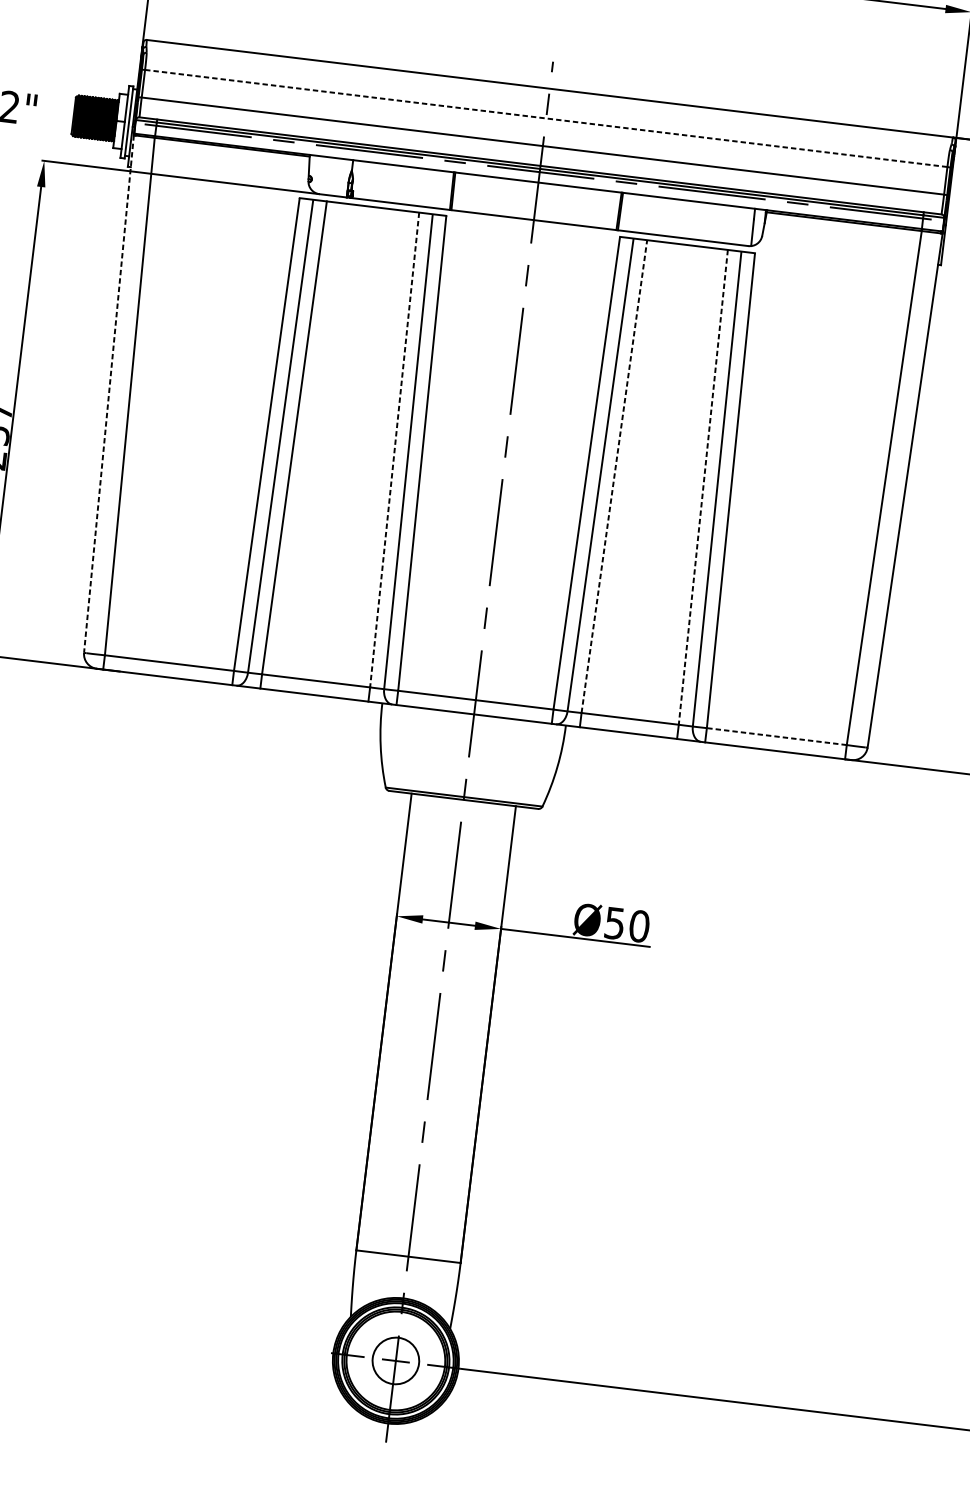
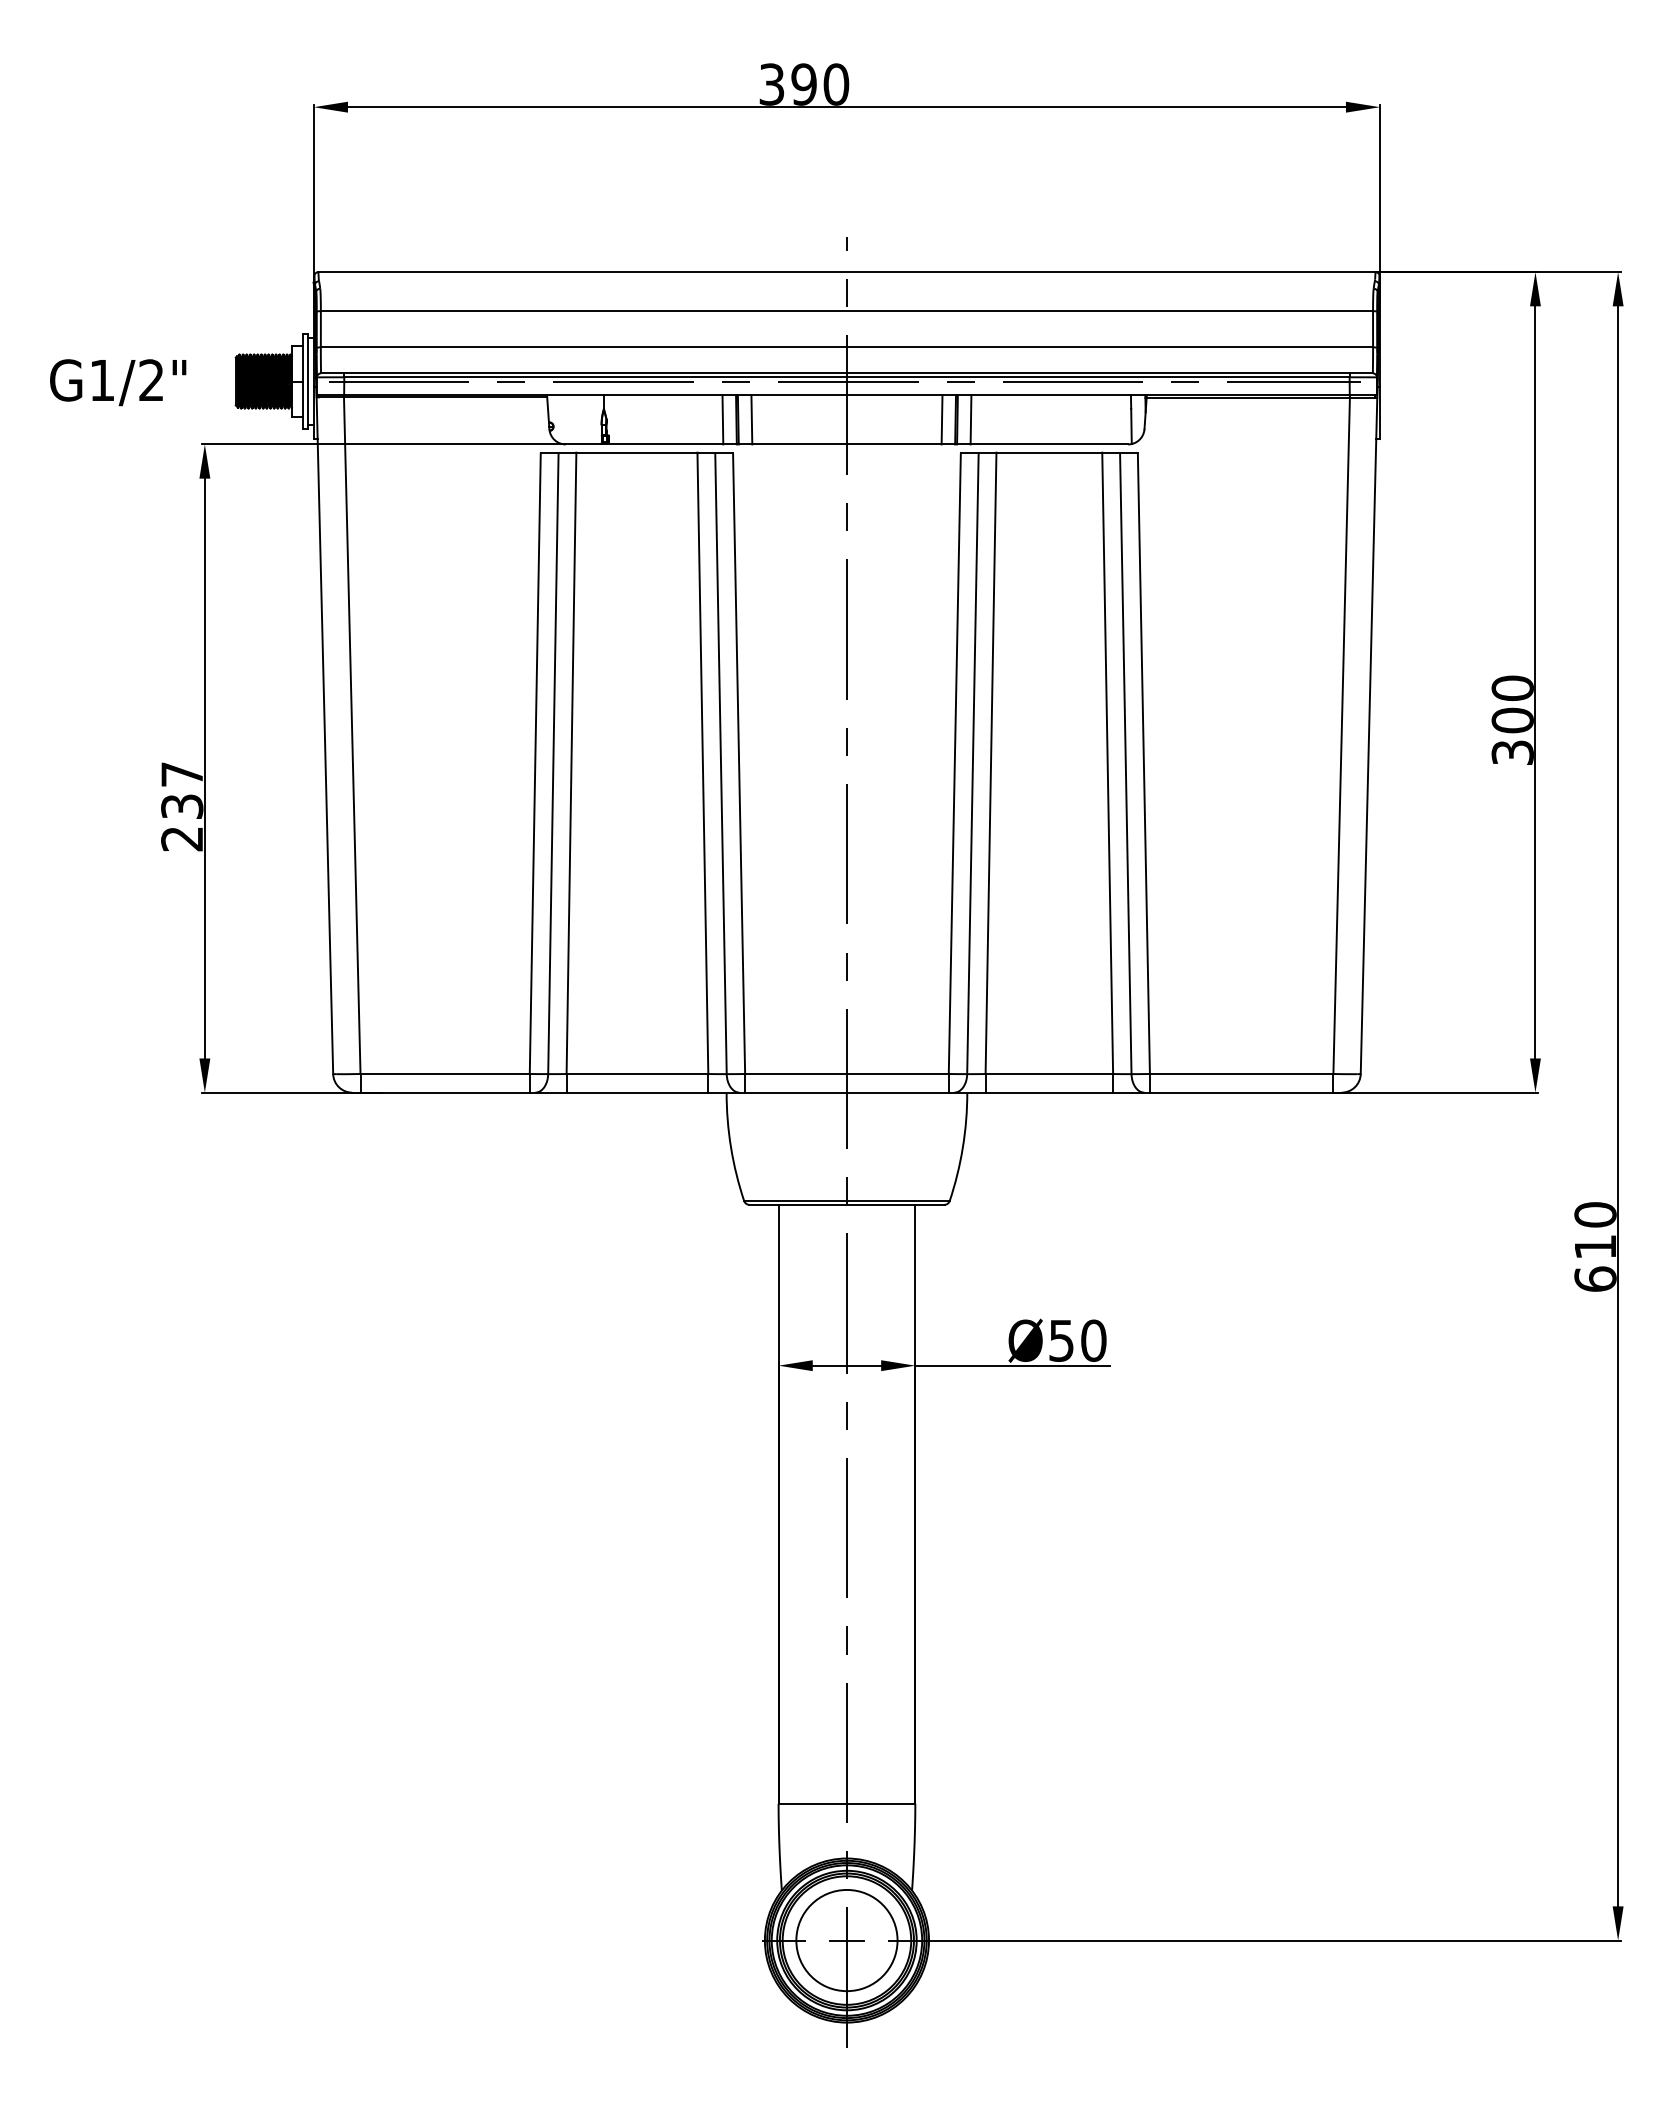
line: (546, 118) -> (847, 311), dashed -> solid
line: (441, 189) -> (722, 419), added
line: (463, 192) -> (751, 419), added
line: (608, 209) -> (941, 419), added
line: (630, 212) -> (970, 419), added
line: (108, 394) -> (324, 736), dashed -> solid
line: (394, 450) -> (702, 763), dashed -> solid
line: (614, 476) -> (991, 763), dashed -> solid
line: (703, 487) -> (1107, 763), dashed -> solid
line: (776, 736) -> (1241, 1074), dashed -> solid
circle: (395, 1360) -> (846, 1940), size x1.67

